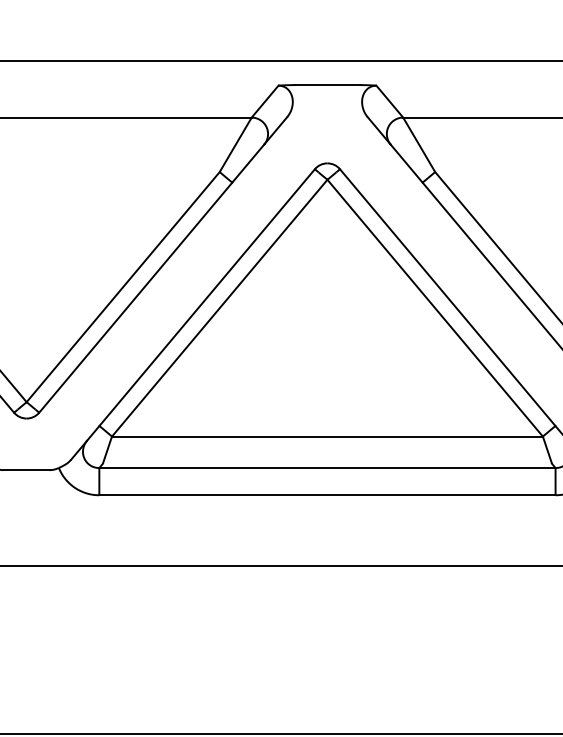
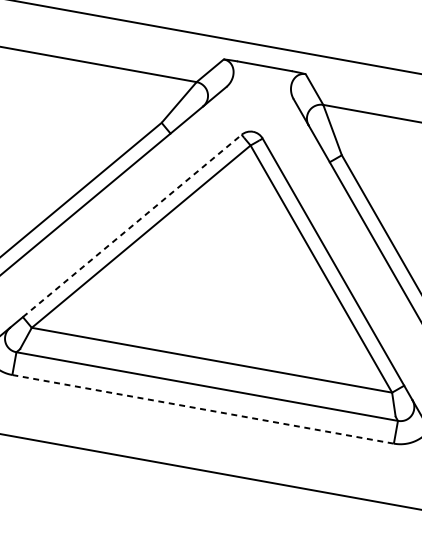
line: (207, 297) -> (132, 225), solid -> dashed
line: (327, 495) -> (203, 409), solid -> dashed

